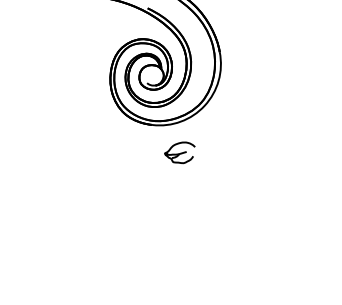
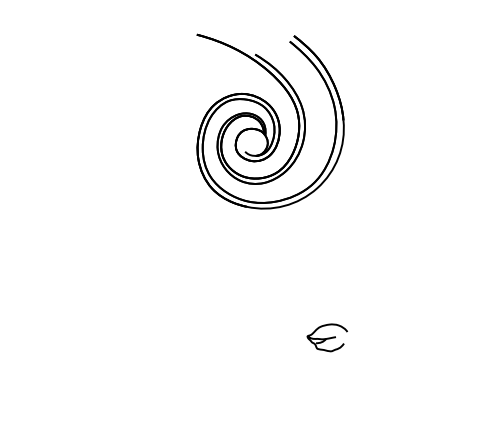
part: (179, 152) -> (326, 337), moved

